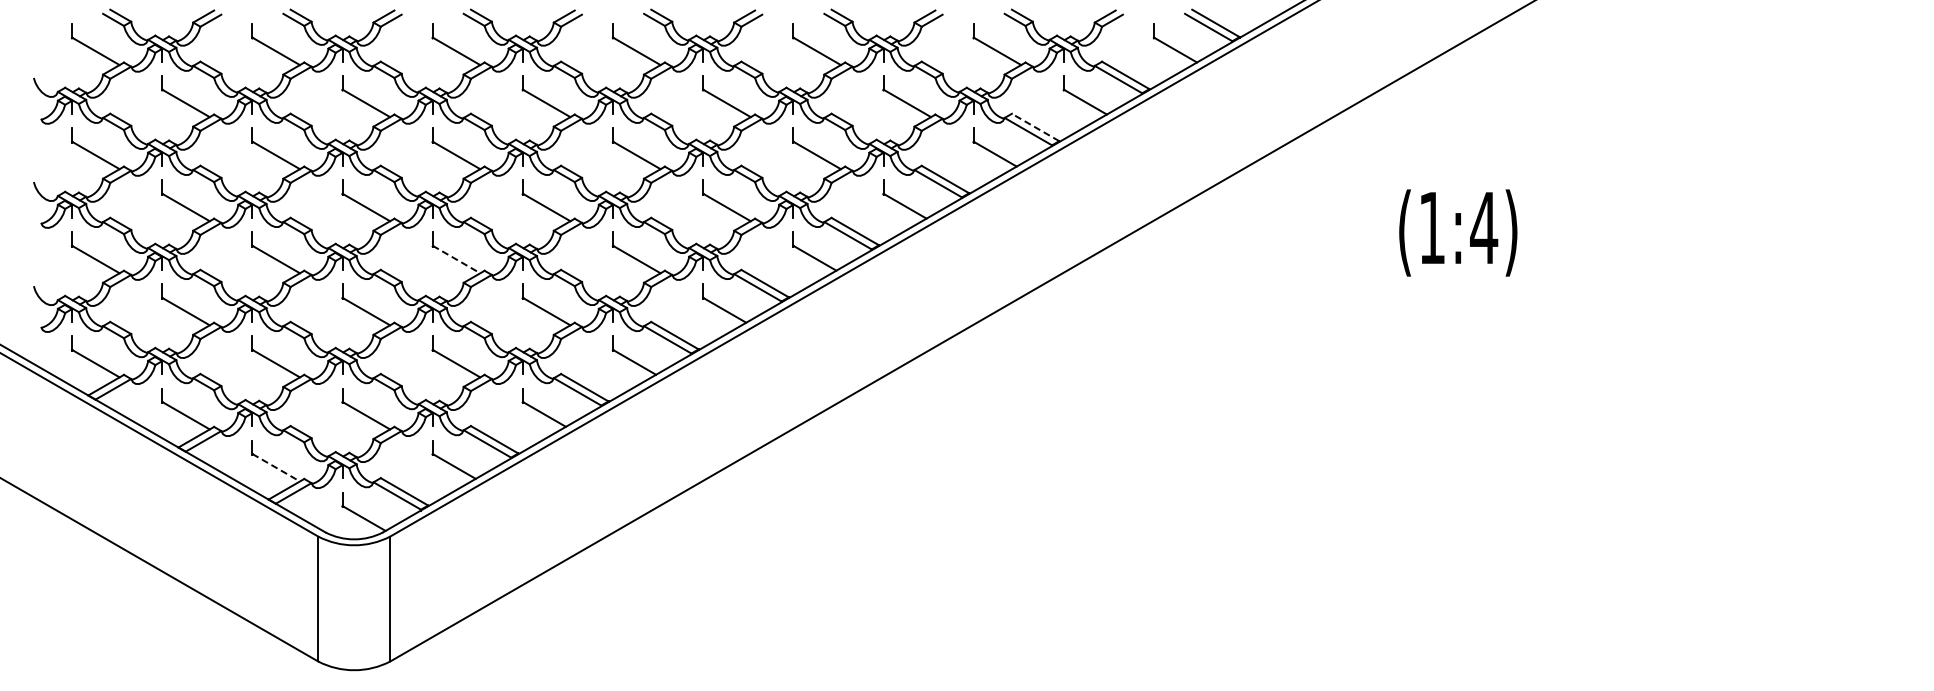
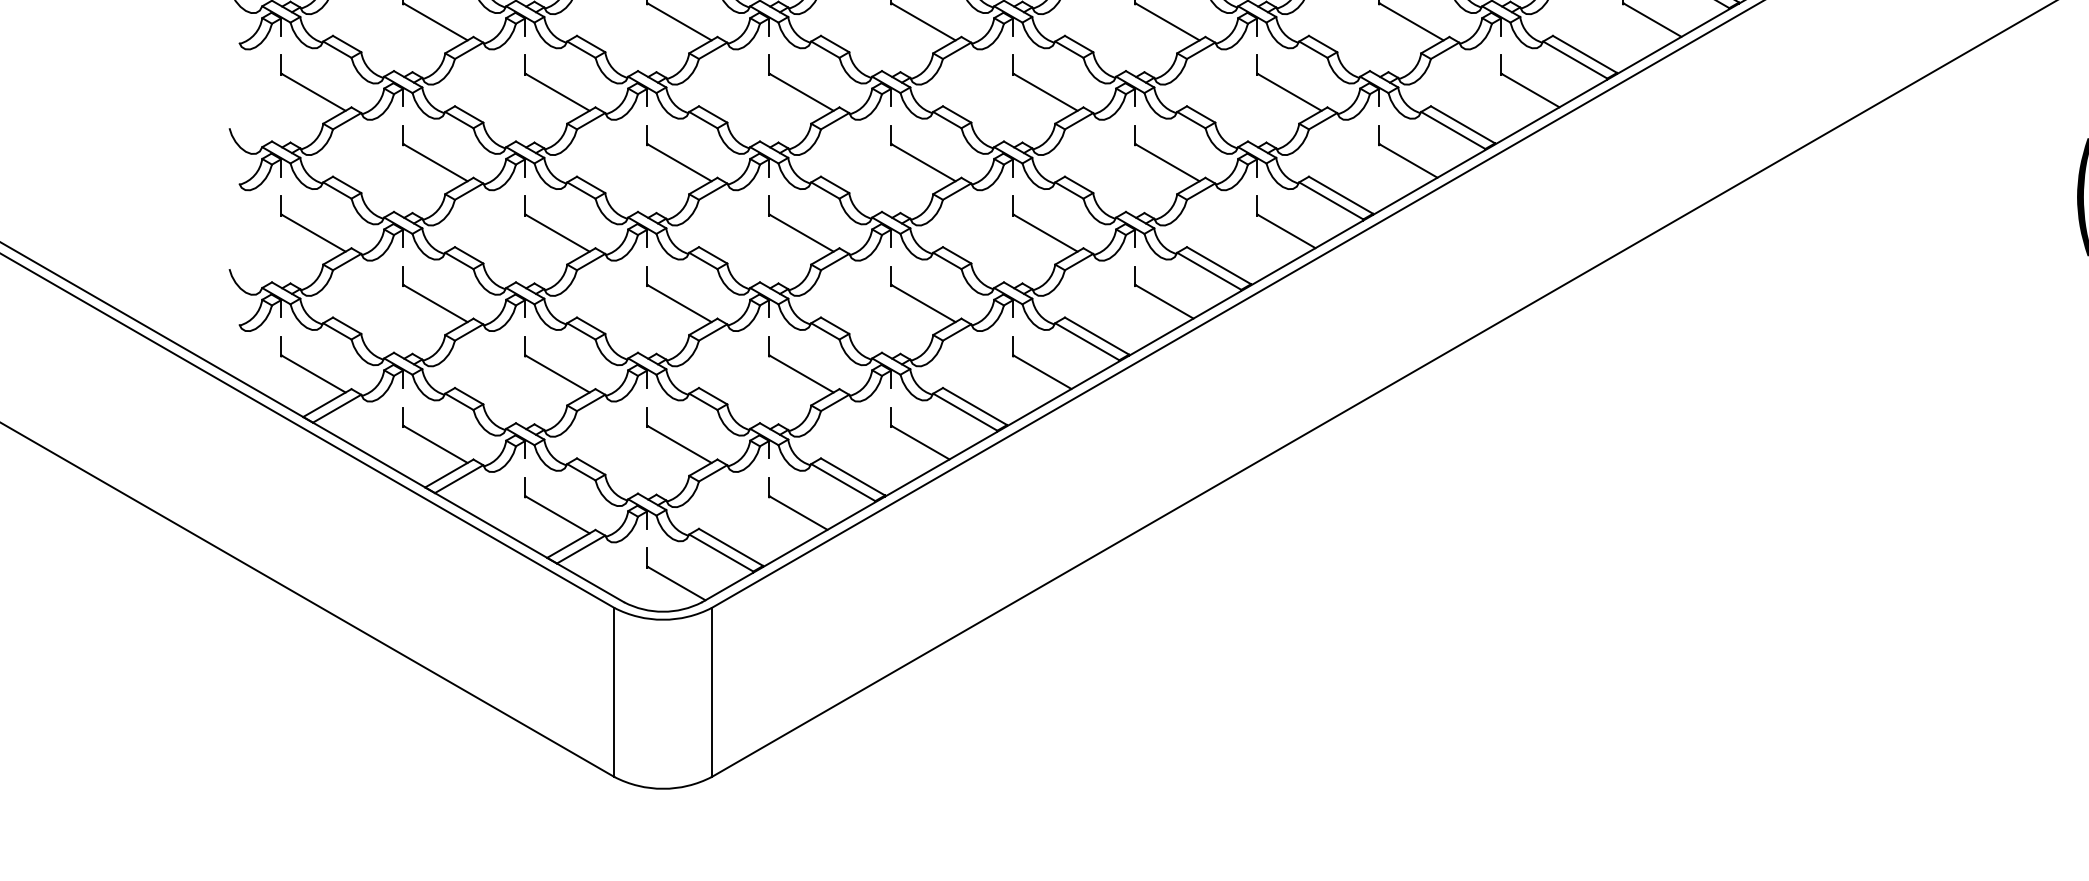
line: (1035, 127) -> (1584, 54), dashed -> solid
line: (456, 259) -> (801, 233), dashed -> solid
line: (276, 467) -> (557, 514), dashed -> solid

